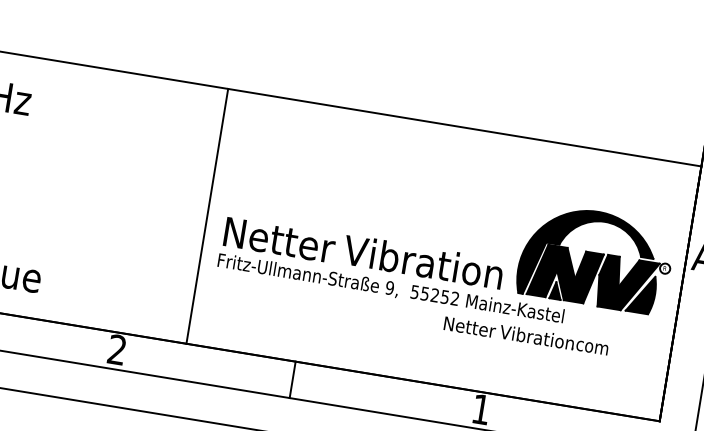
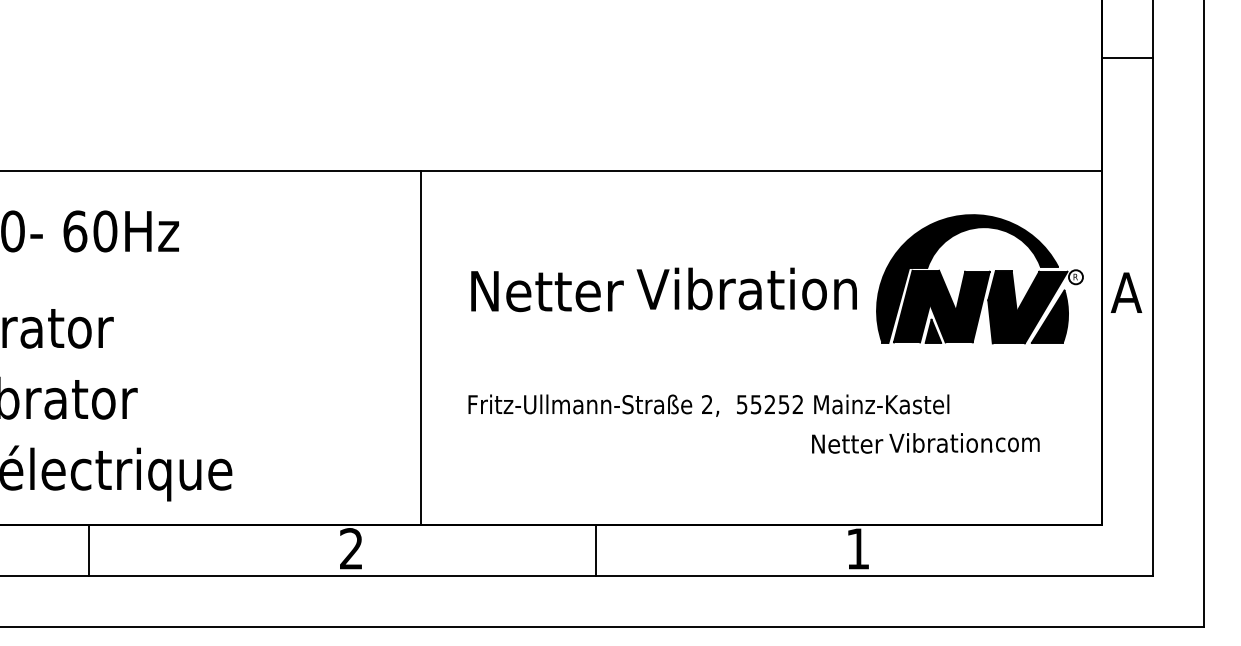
line: (207, 215) -> (420, 347), moved
text: (363, 252) -> (663, 289), moved
part: (595, 258) -> (979, 279), moved
text: (389, 287) -> (706, 404), 9, -> 2,
text: (526, 336) -> (925, 443), moved

